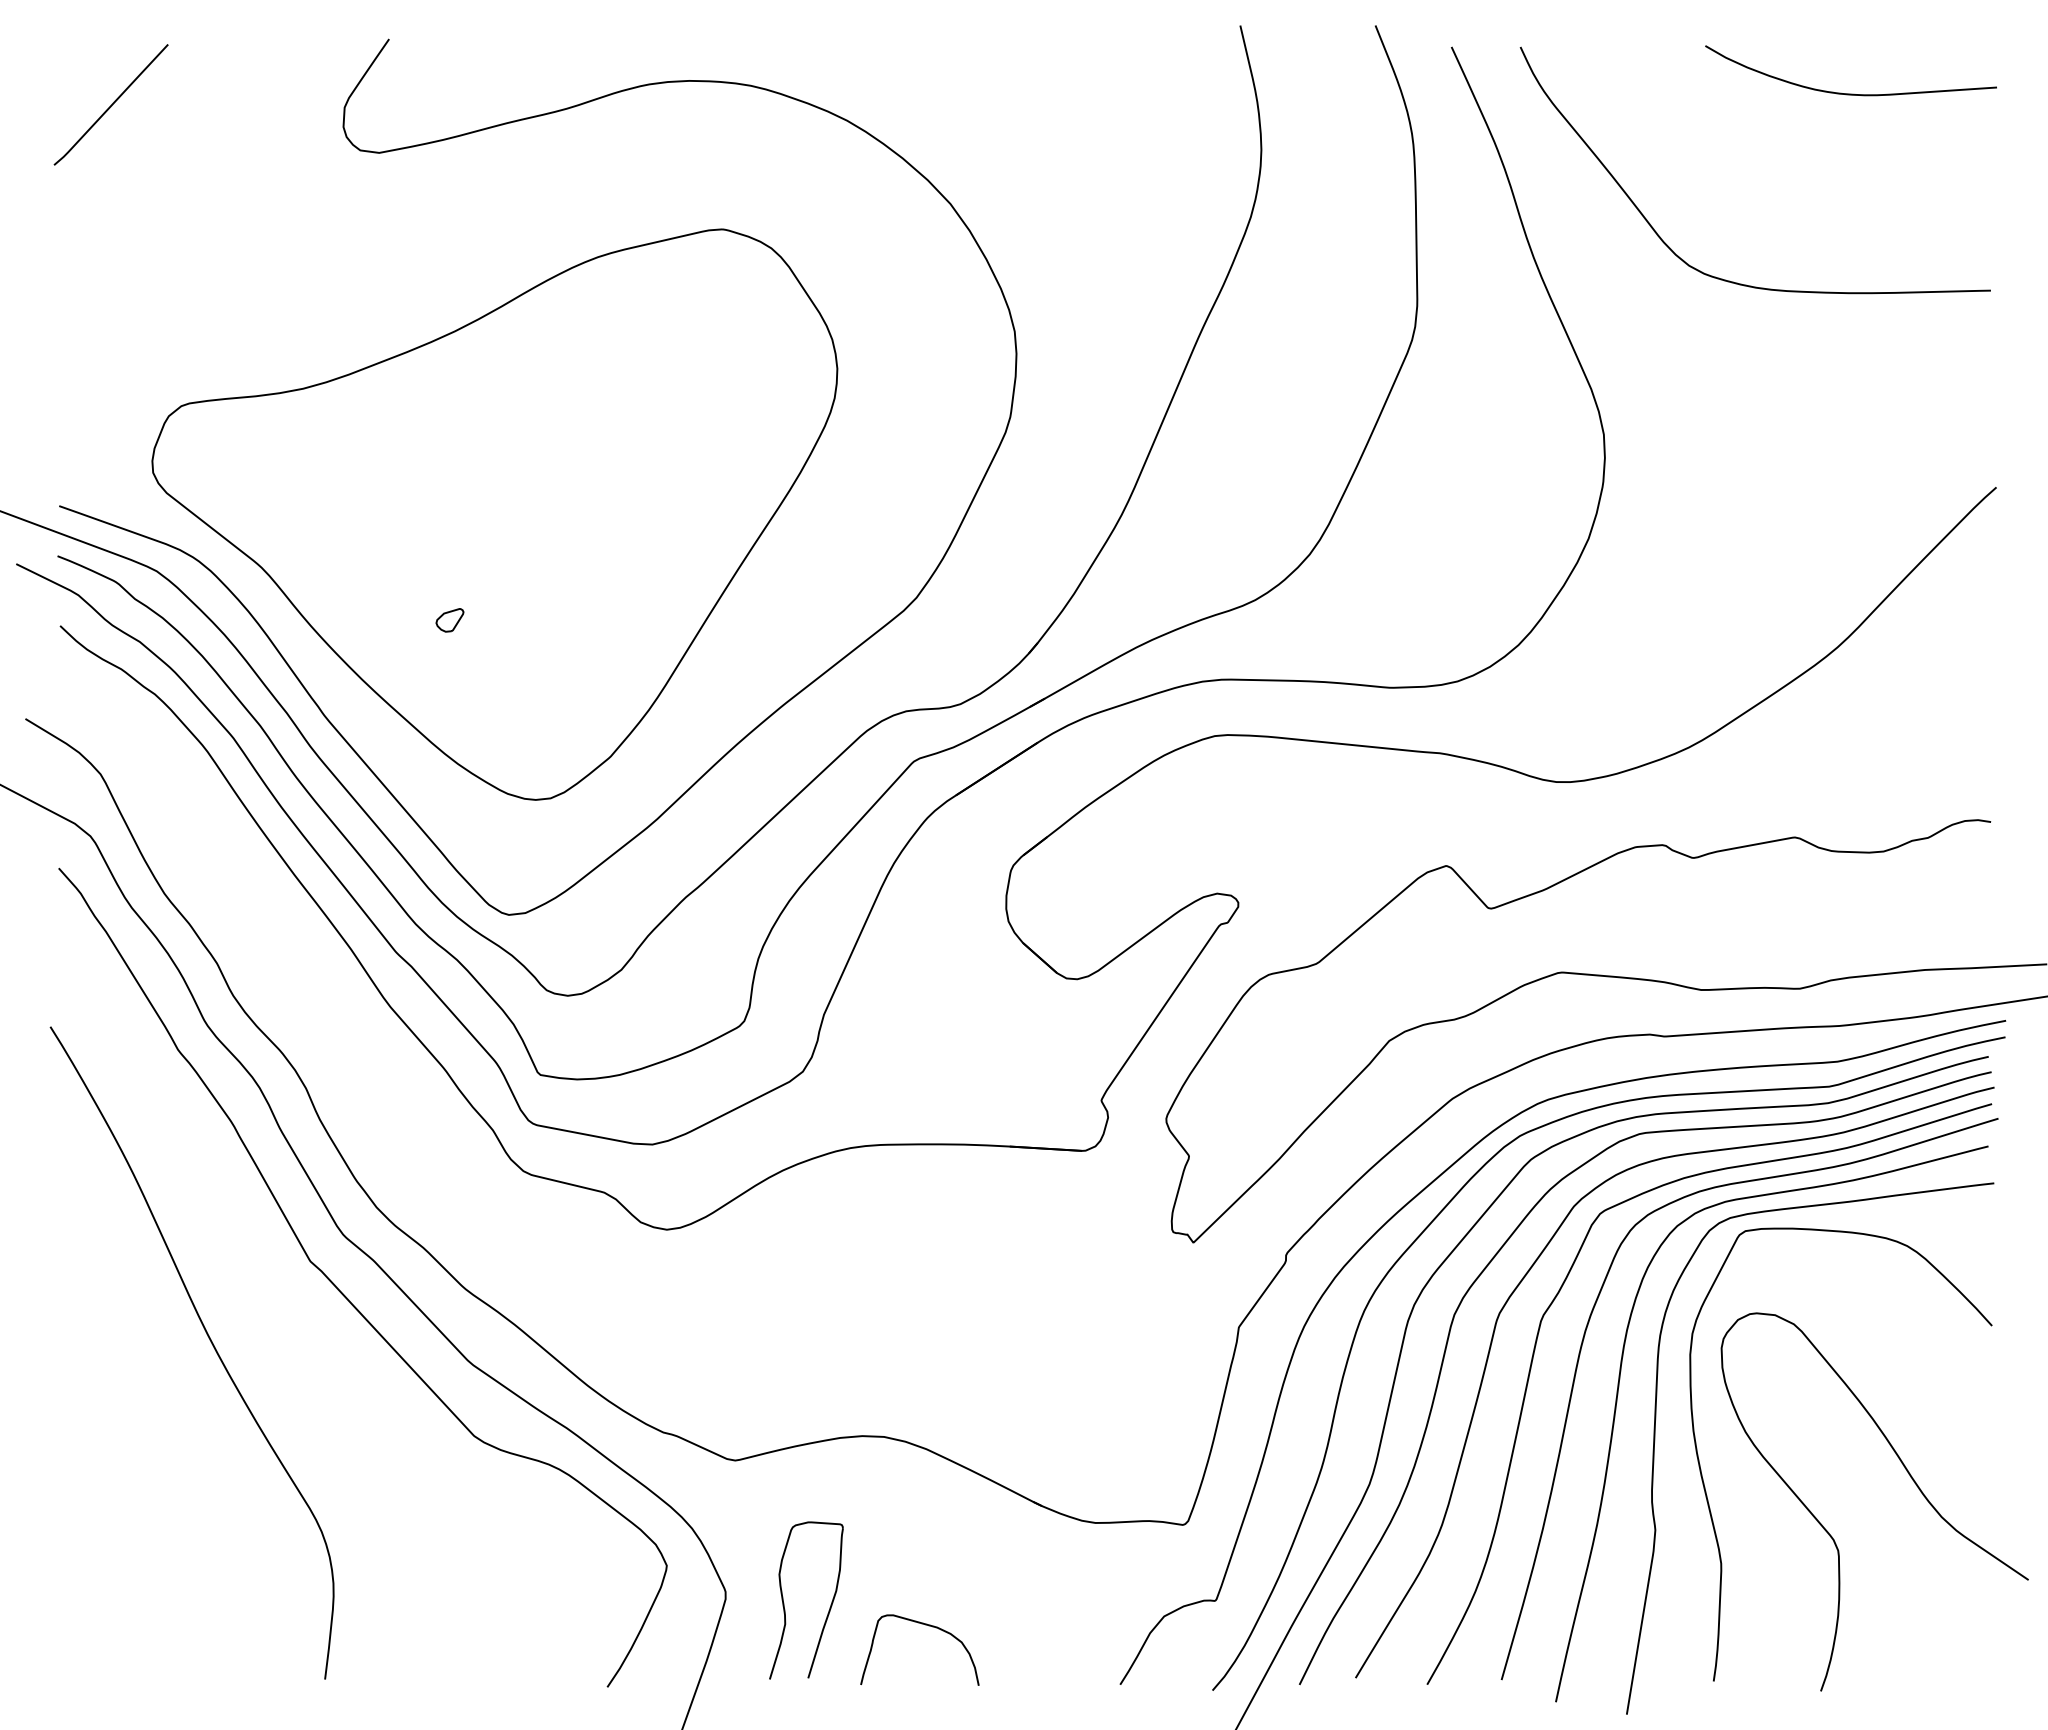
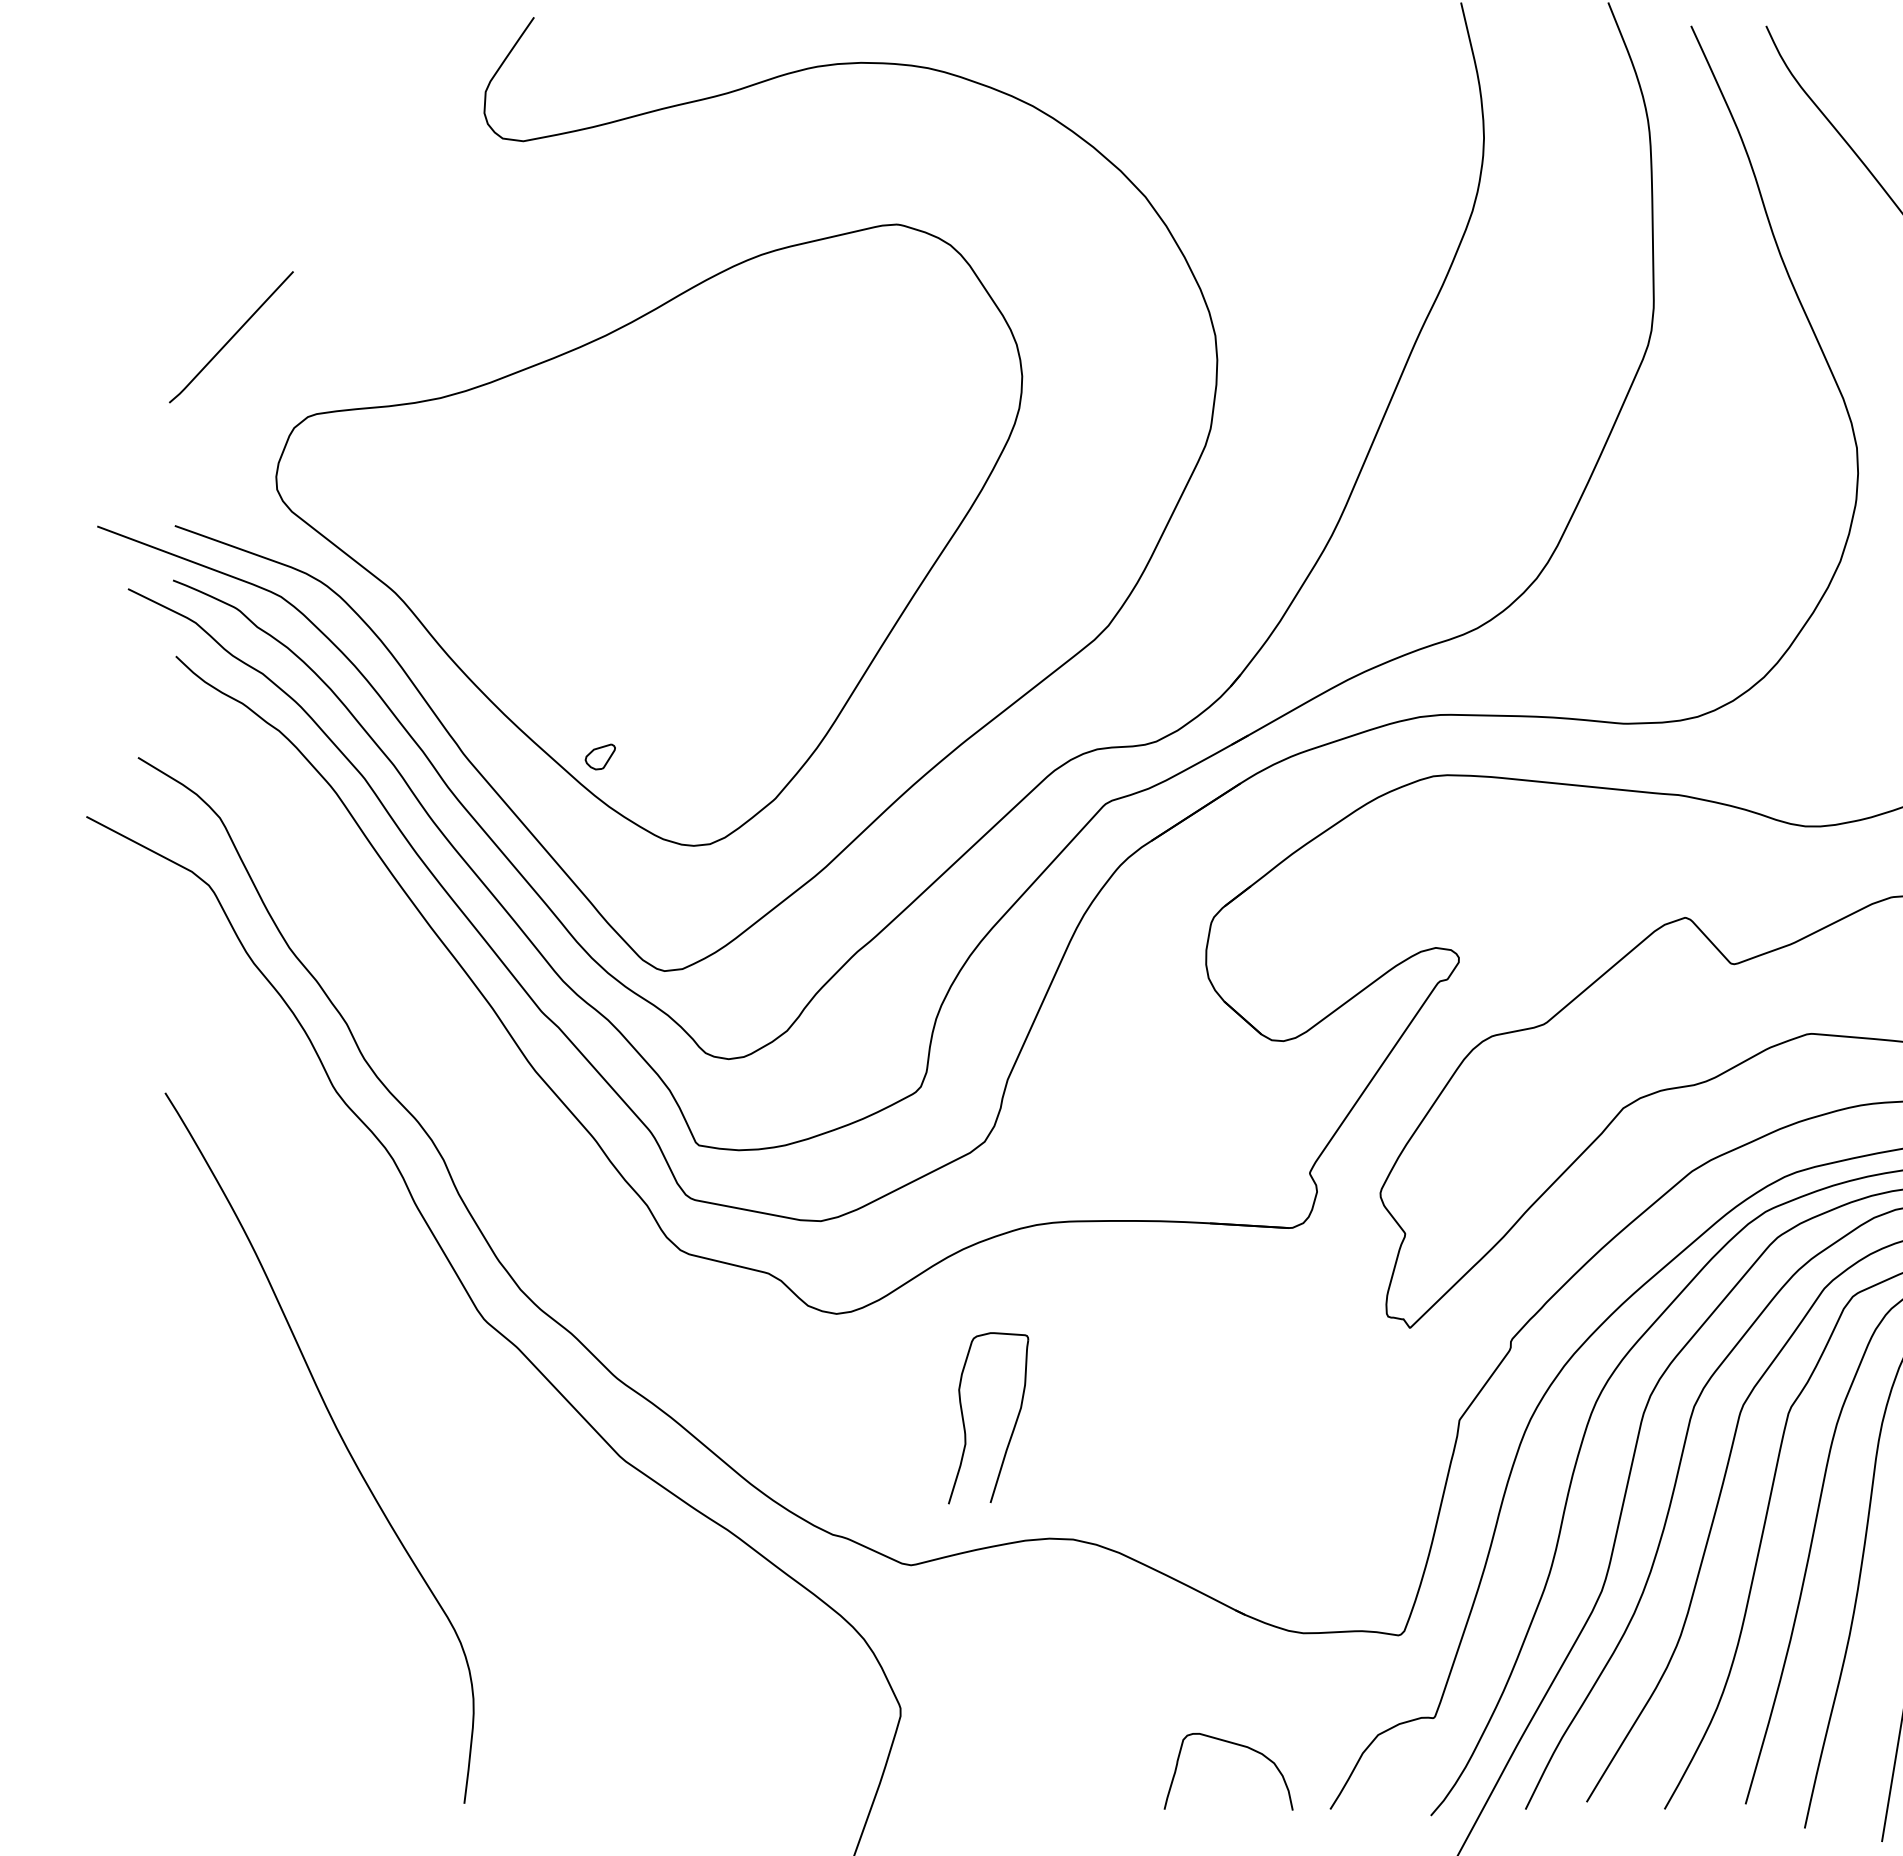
line: (111, 104) -> (231, 336), moved
part: (449, 620) -> (599, 757), moved
curve: (344, 1294) -> (485, 1384), removed
part: (784, 1603) -> (964, 1421), moved
curve: (928, 1626) -> (1238, 1746), moved

